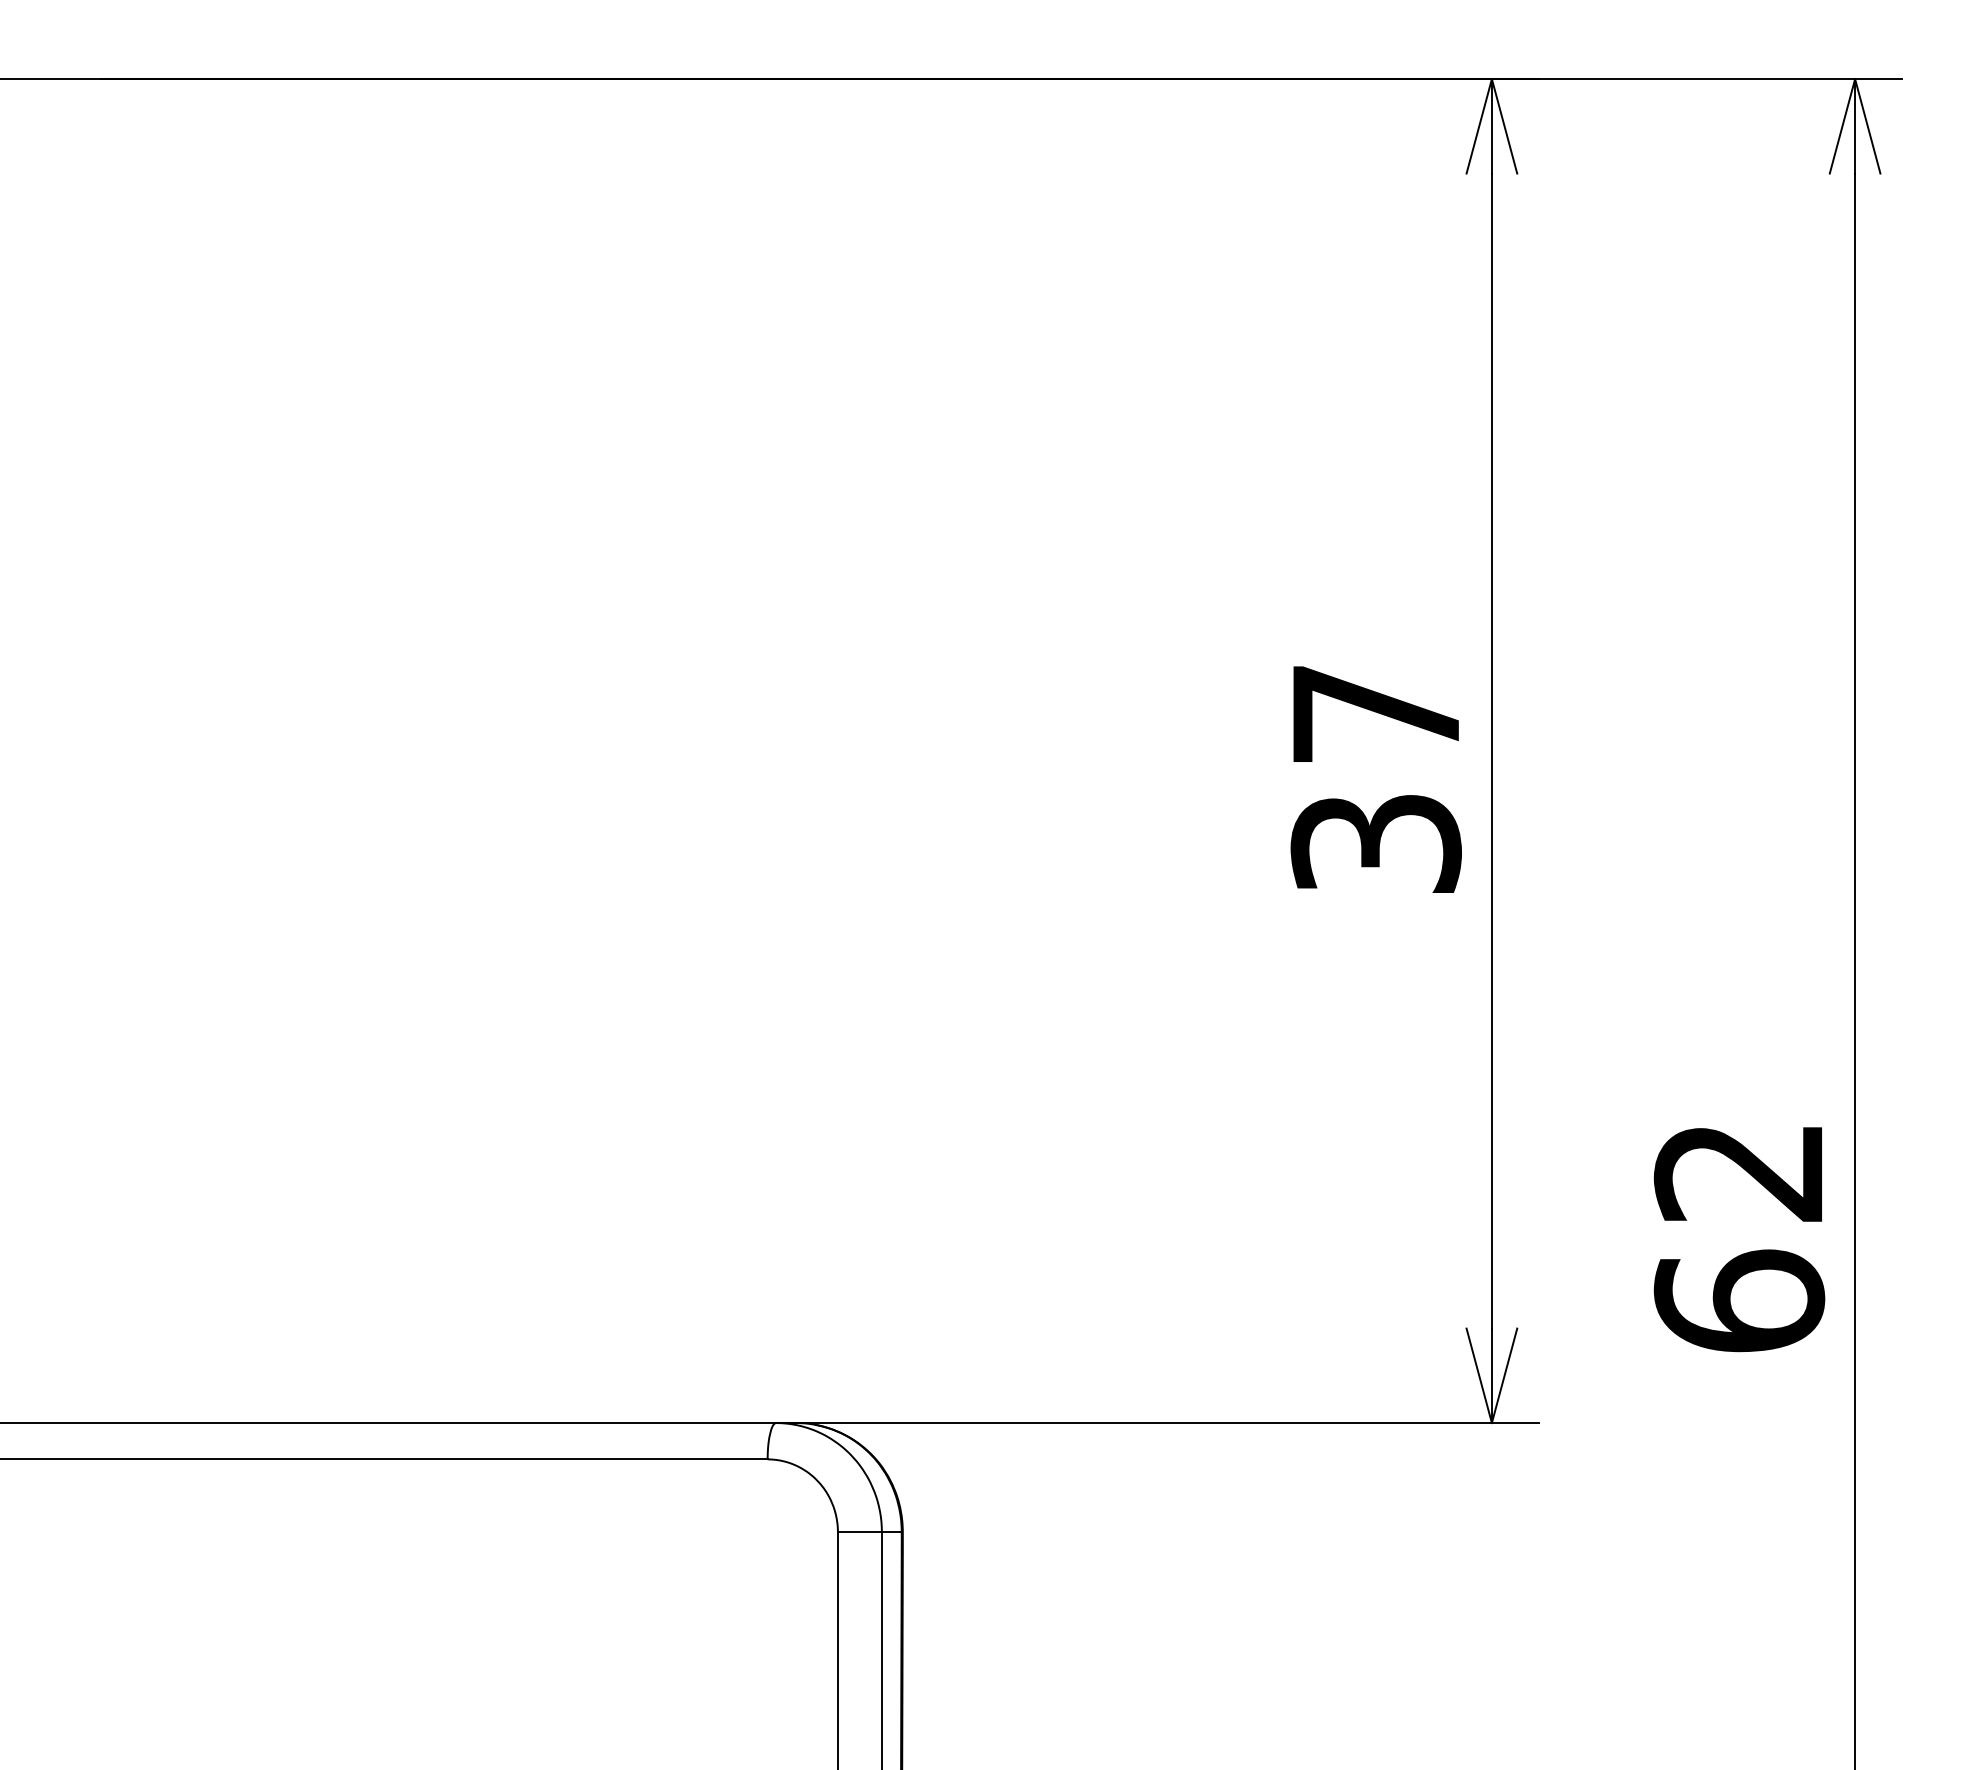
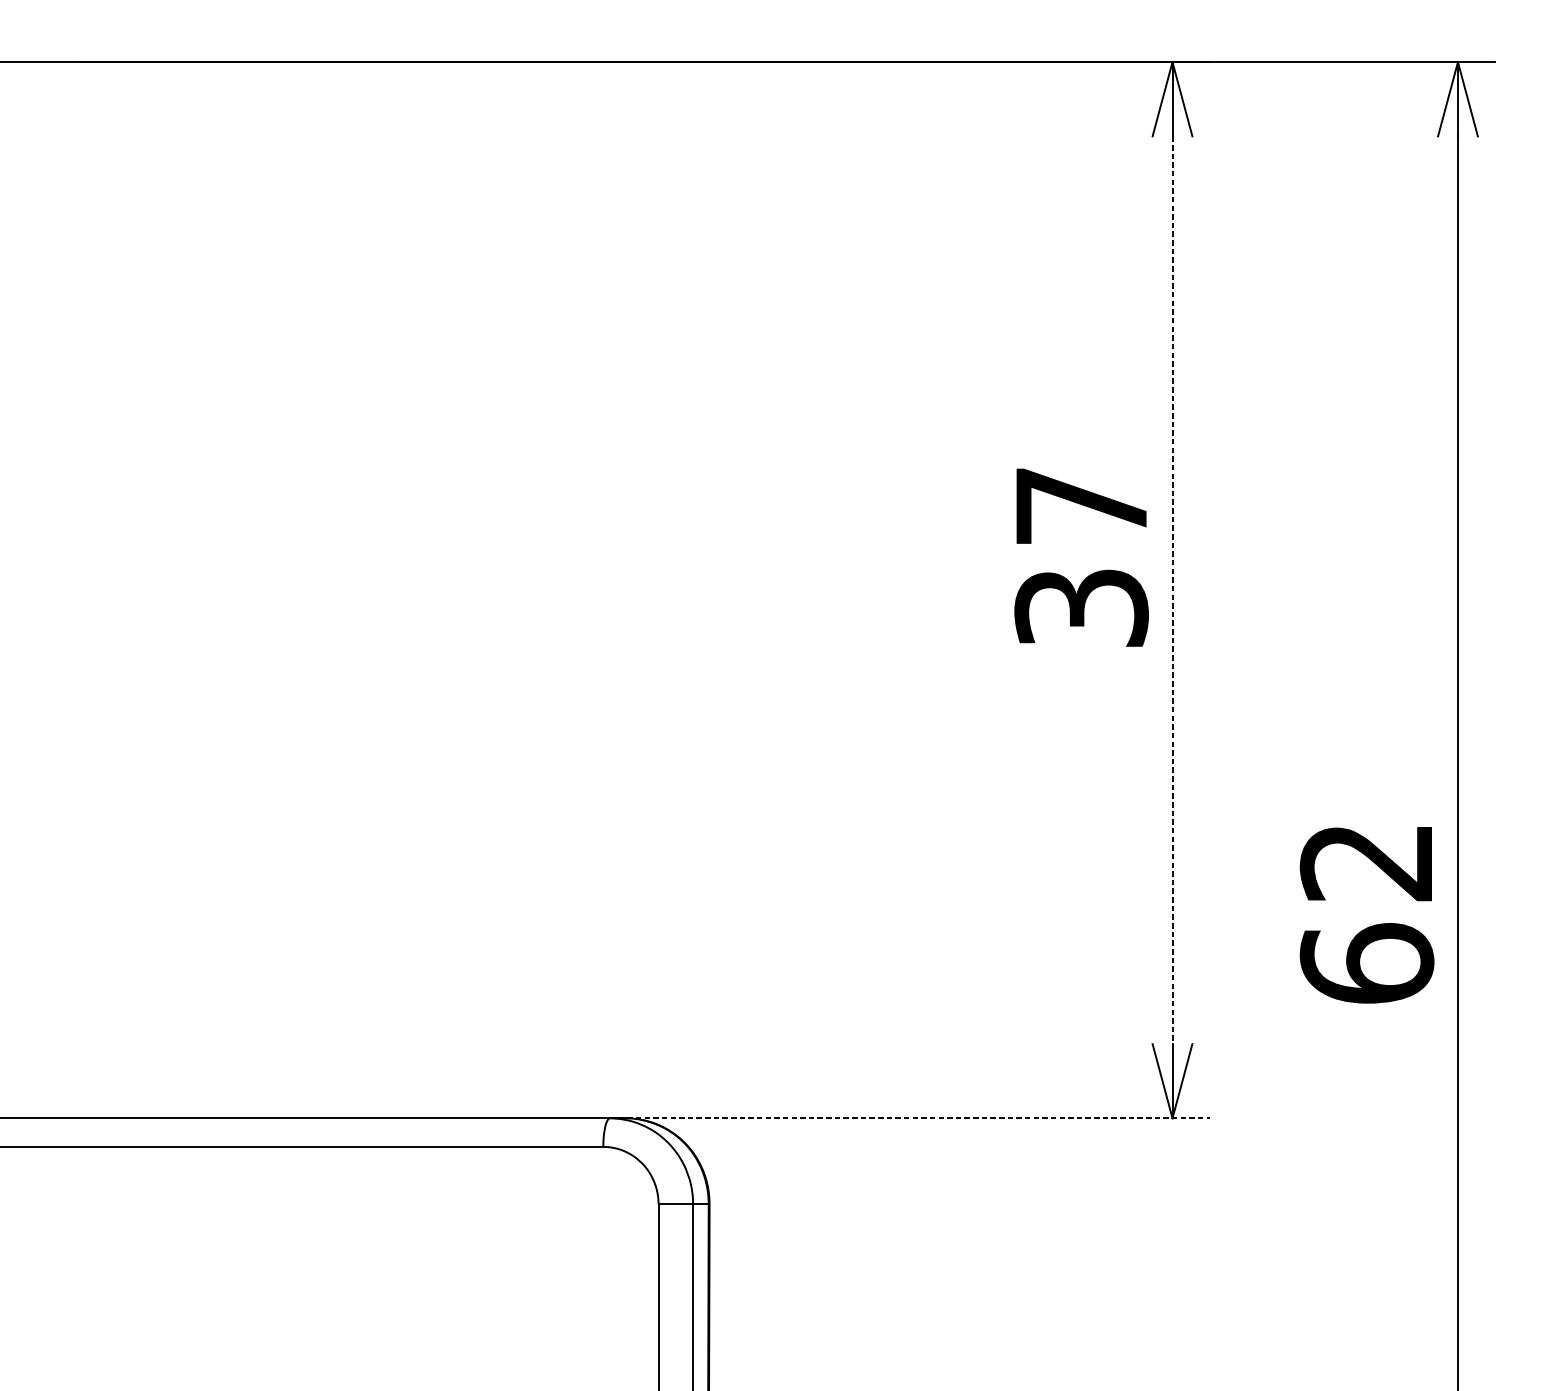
line: (1491, 751) -> (1172, 590), solid -> dashed
text: (1375, 779) -> (1081, 557), moved
text: (1739, 1239) -> (1367, 915), moved
line: (1158, 1423) -> (910, 1118), solid -> dashed

